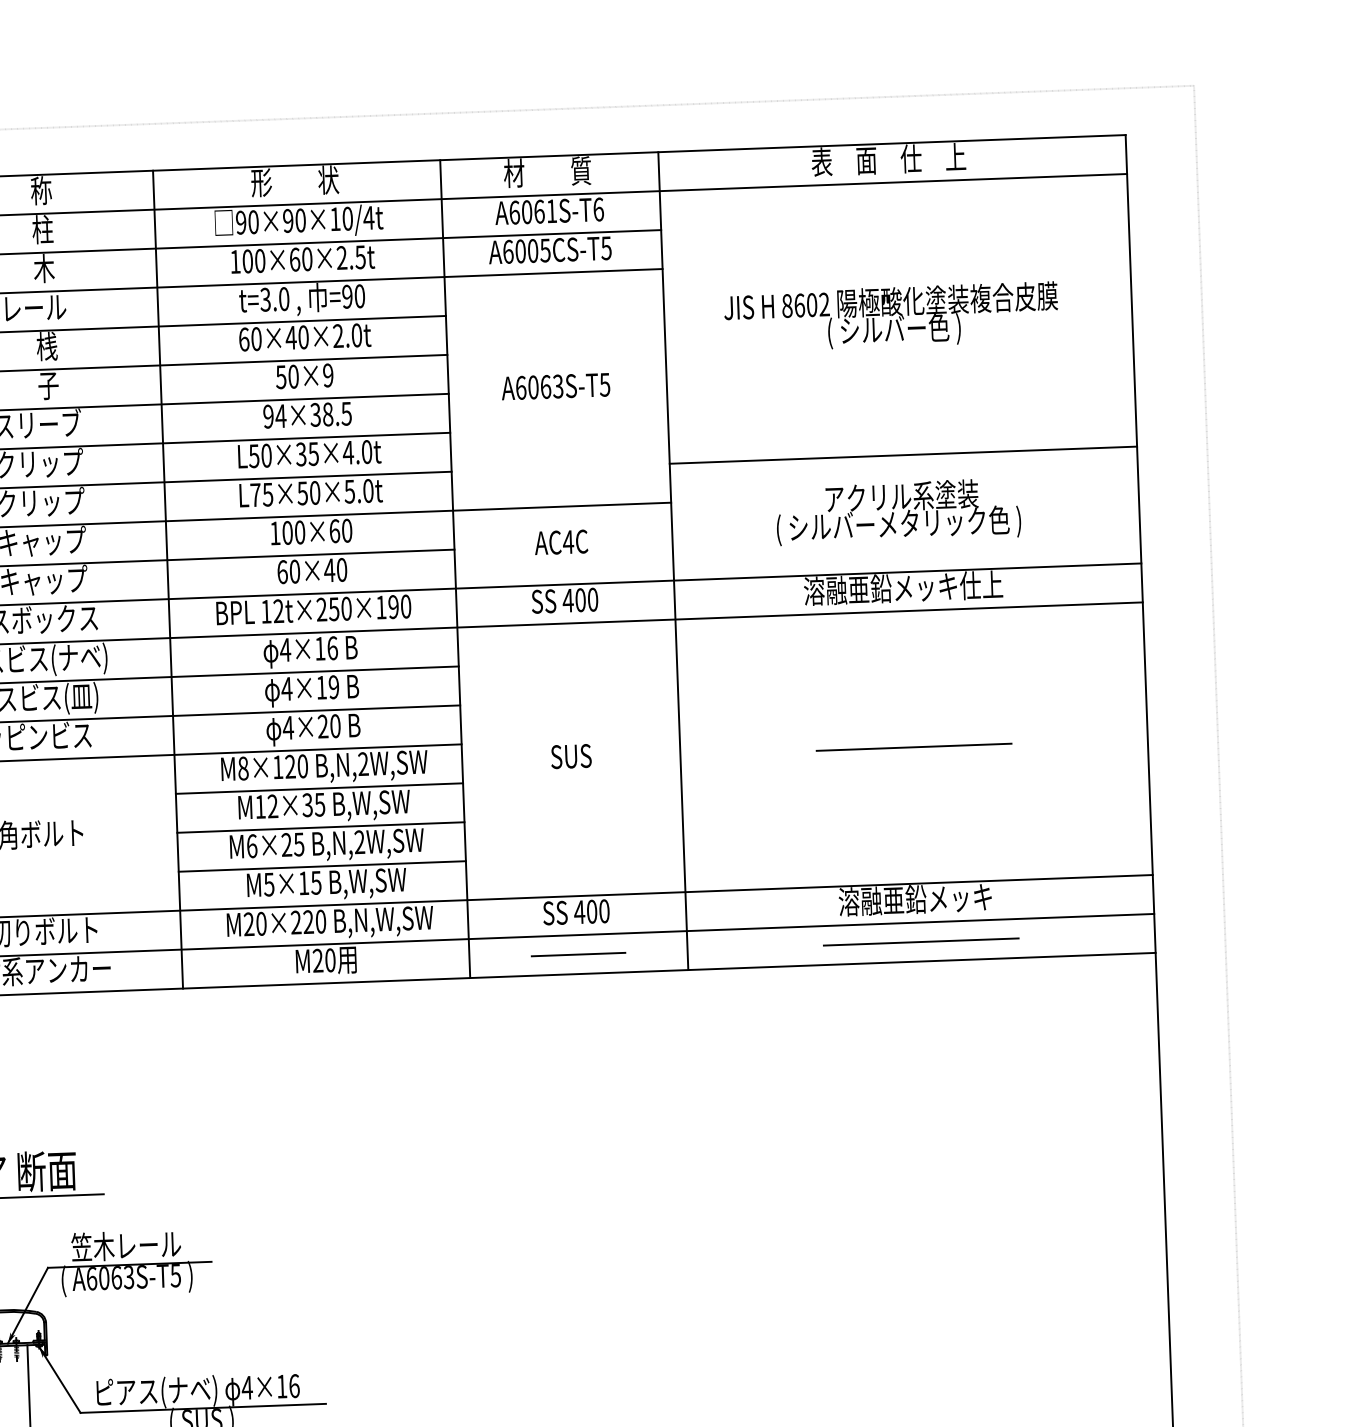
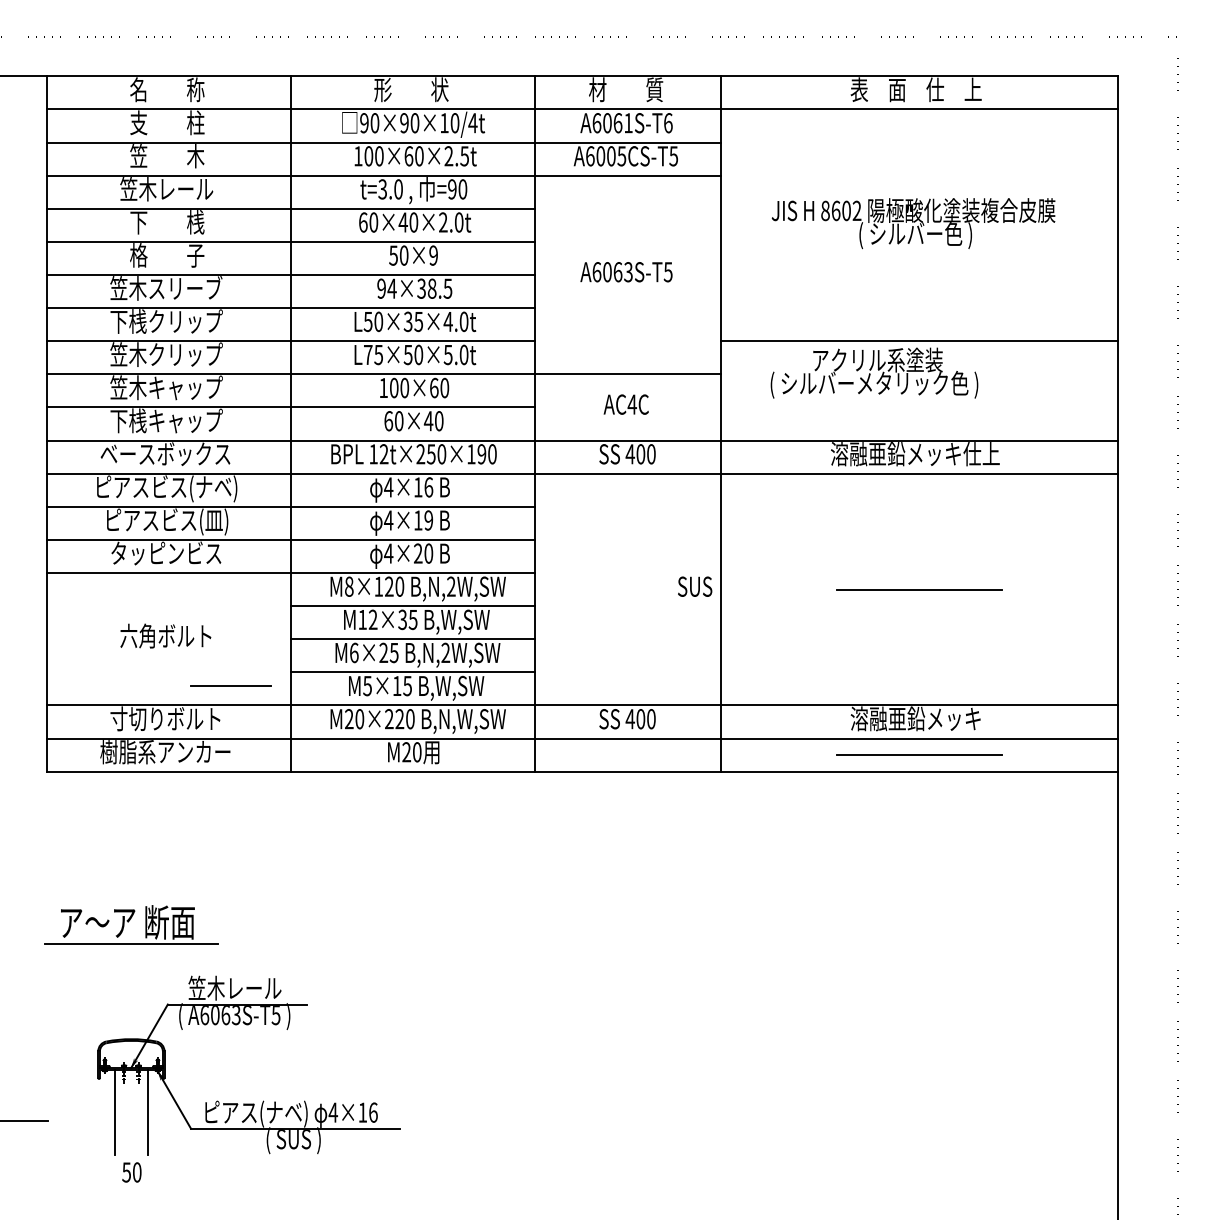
text: (898, 511) -> (874, 372), moved
text: (571, 756) -> (695, 586), moved
line: (577, 953) -> (230, 685), moved

